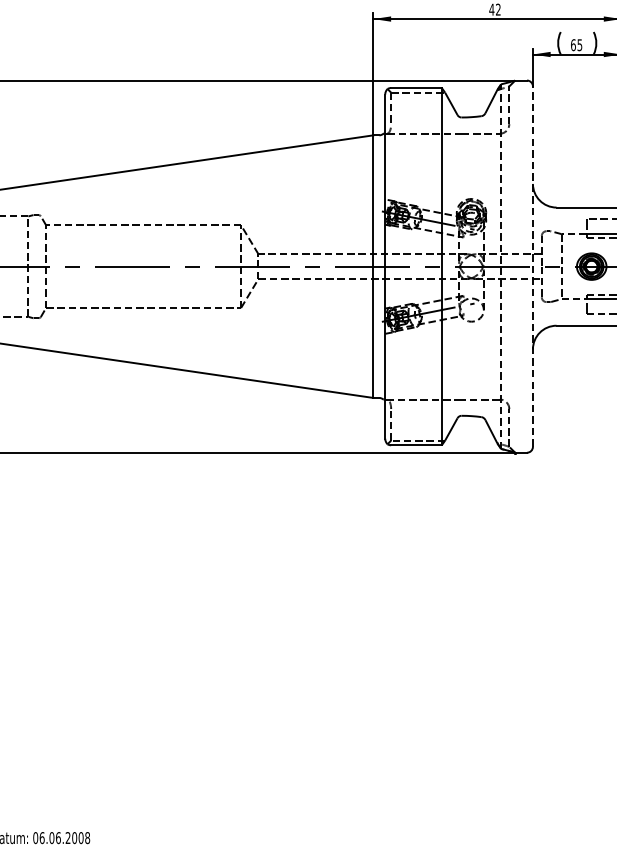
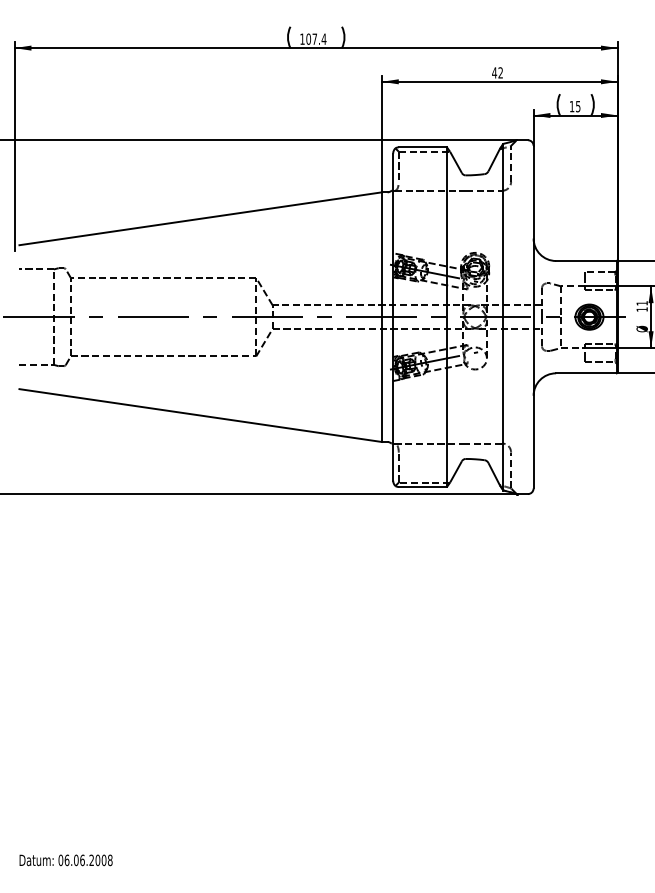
text: (572, 45) -> (571, 106), 65 -> 15
line: (501, 265) -> (503, 316), dashed -> solid
line: (532, 265) -> (533, 316), dashed -> solid

